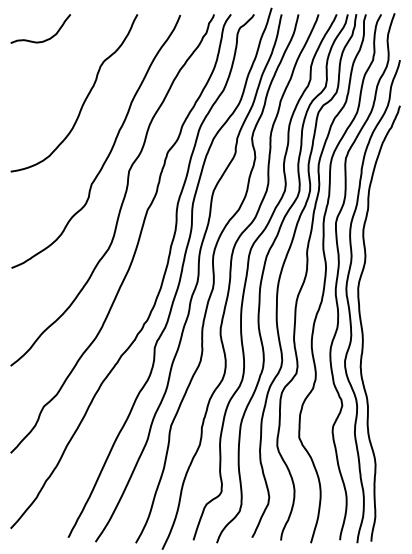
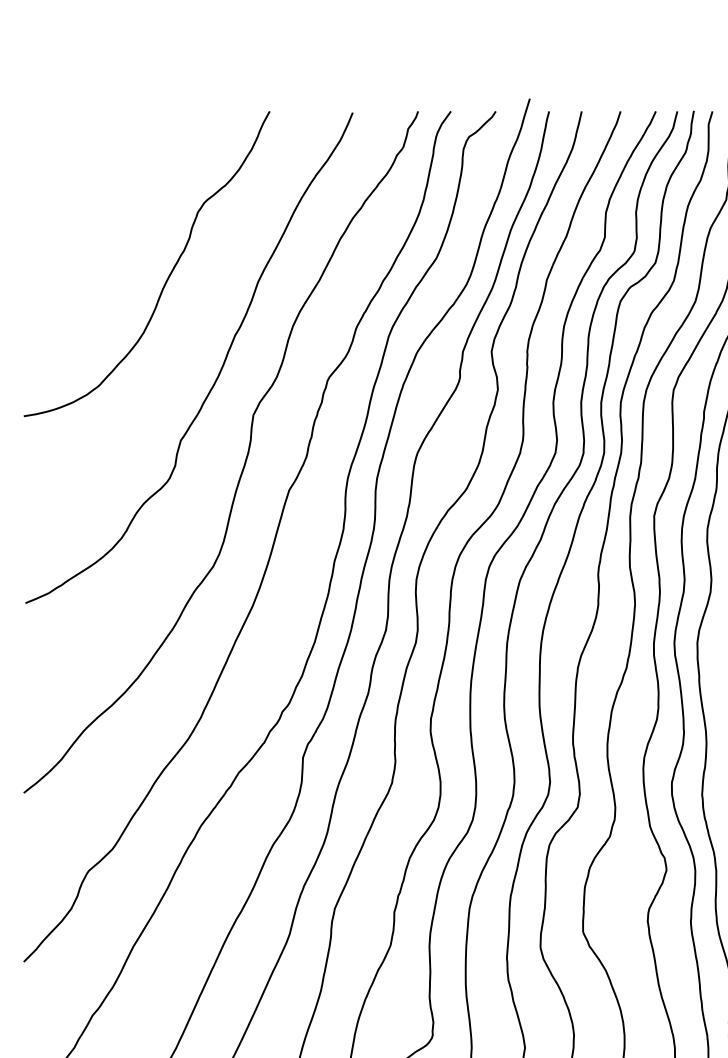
curve: (45, 39) -> (91, 160), removed

